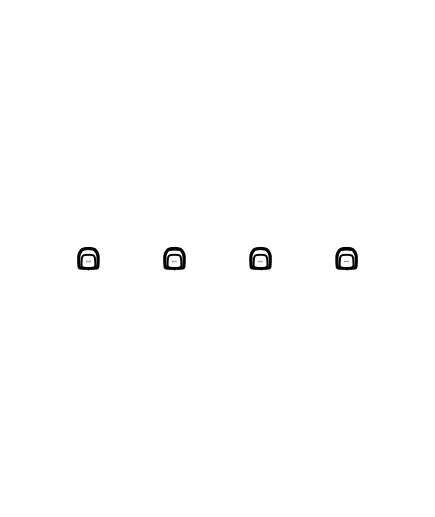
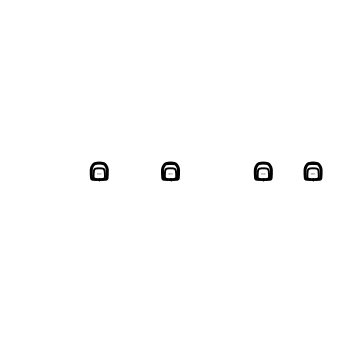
part: (260, 258) -> (263, 171), moved

